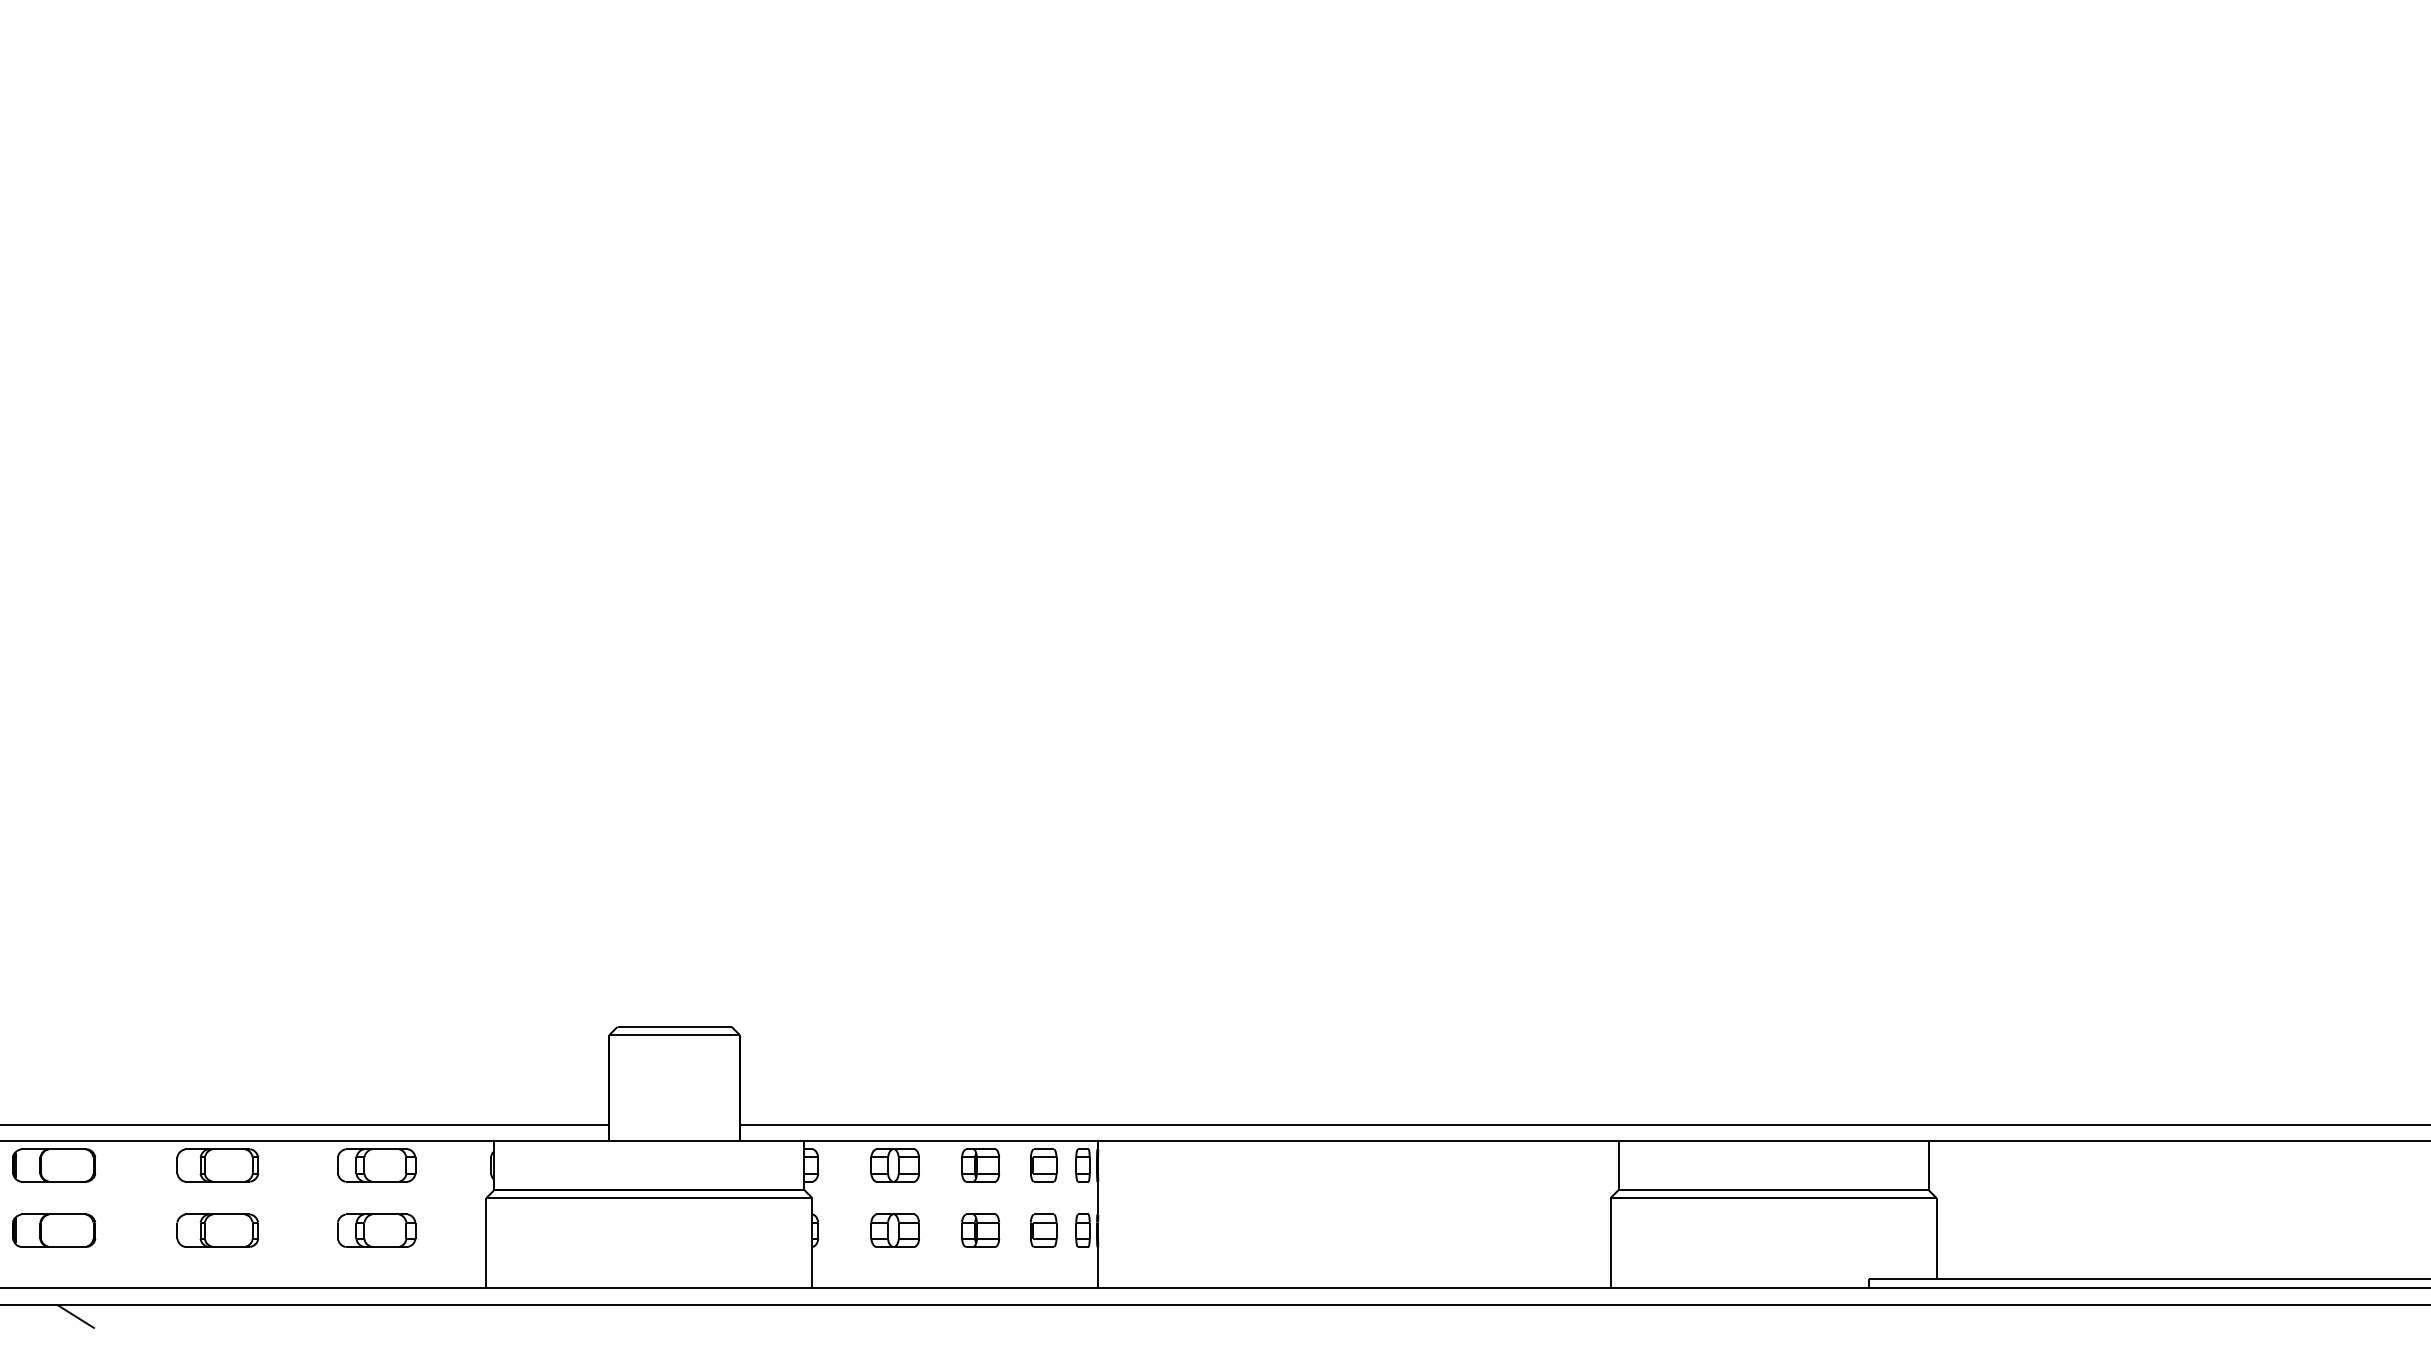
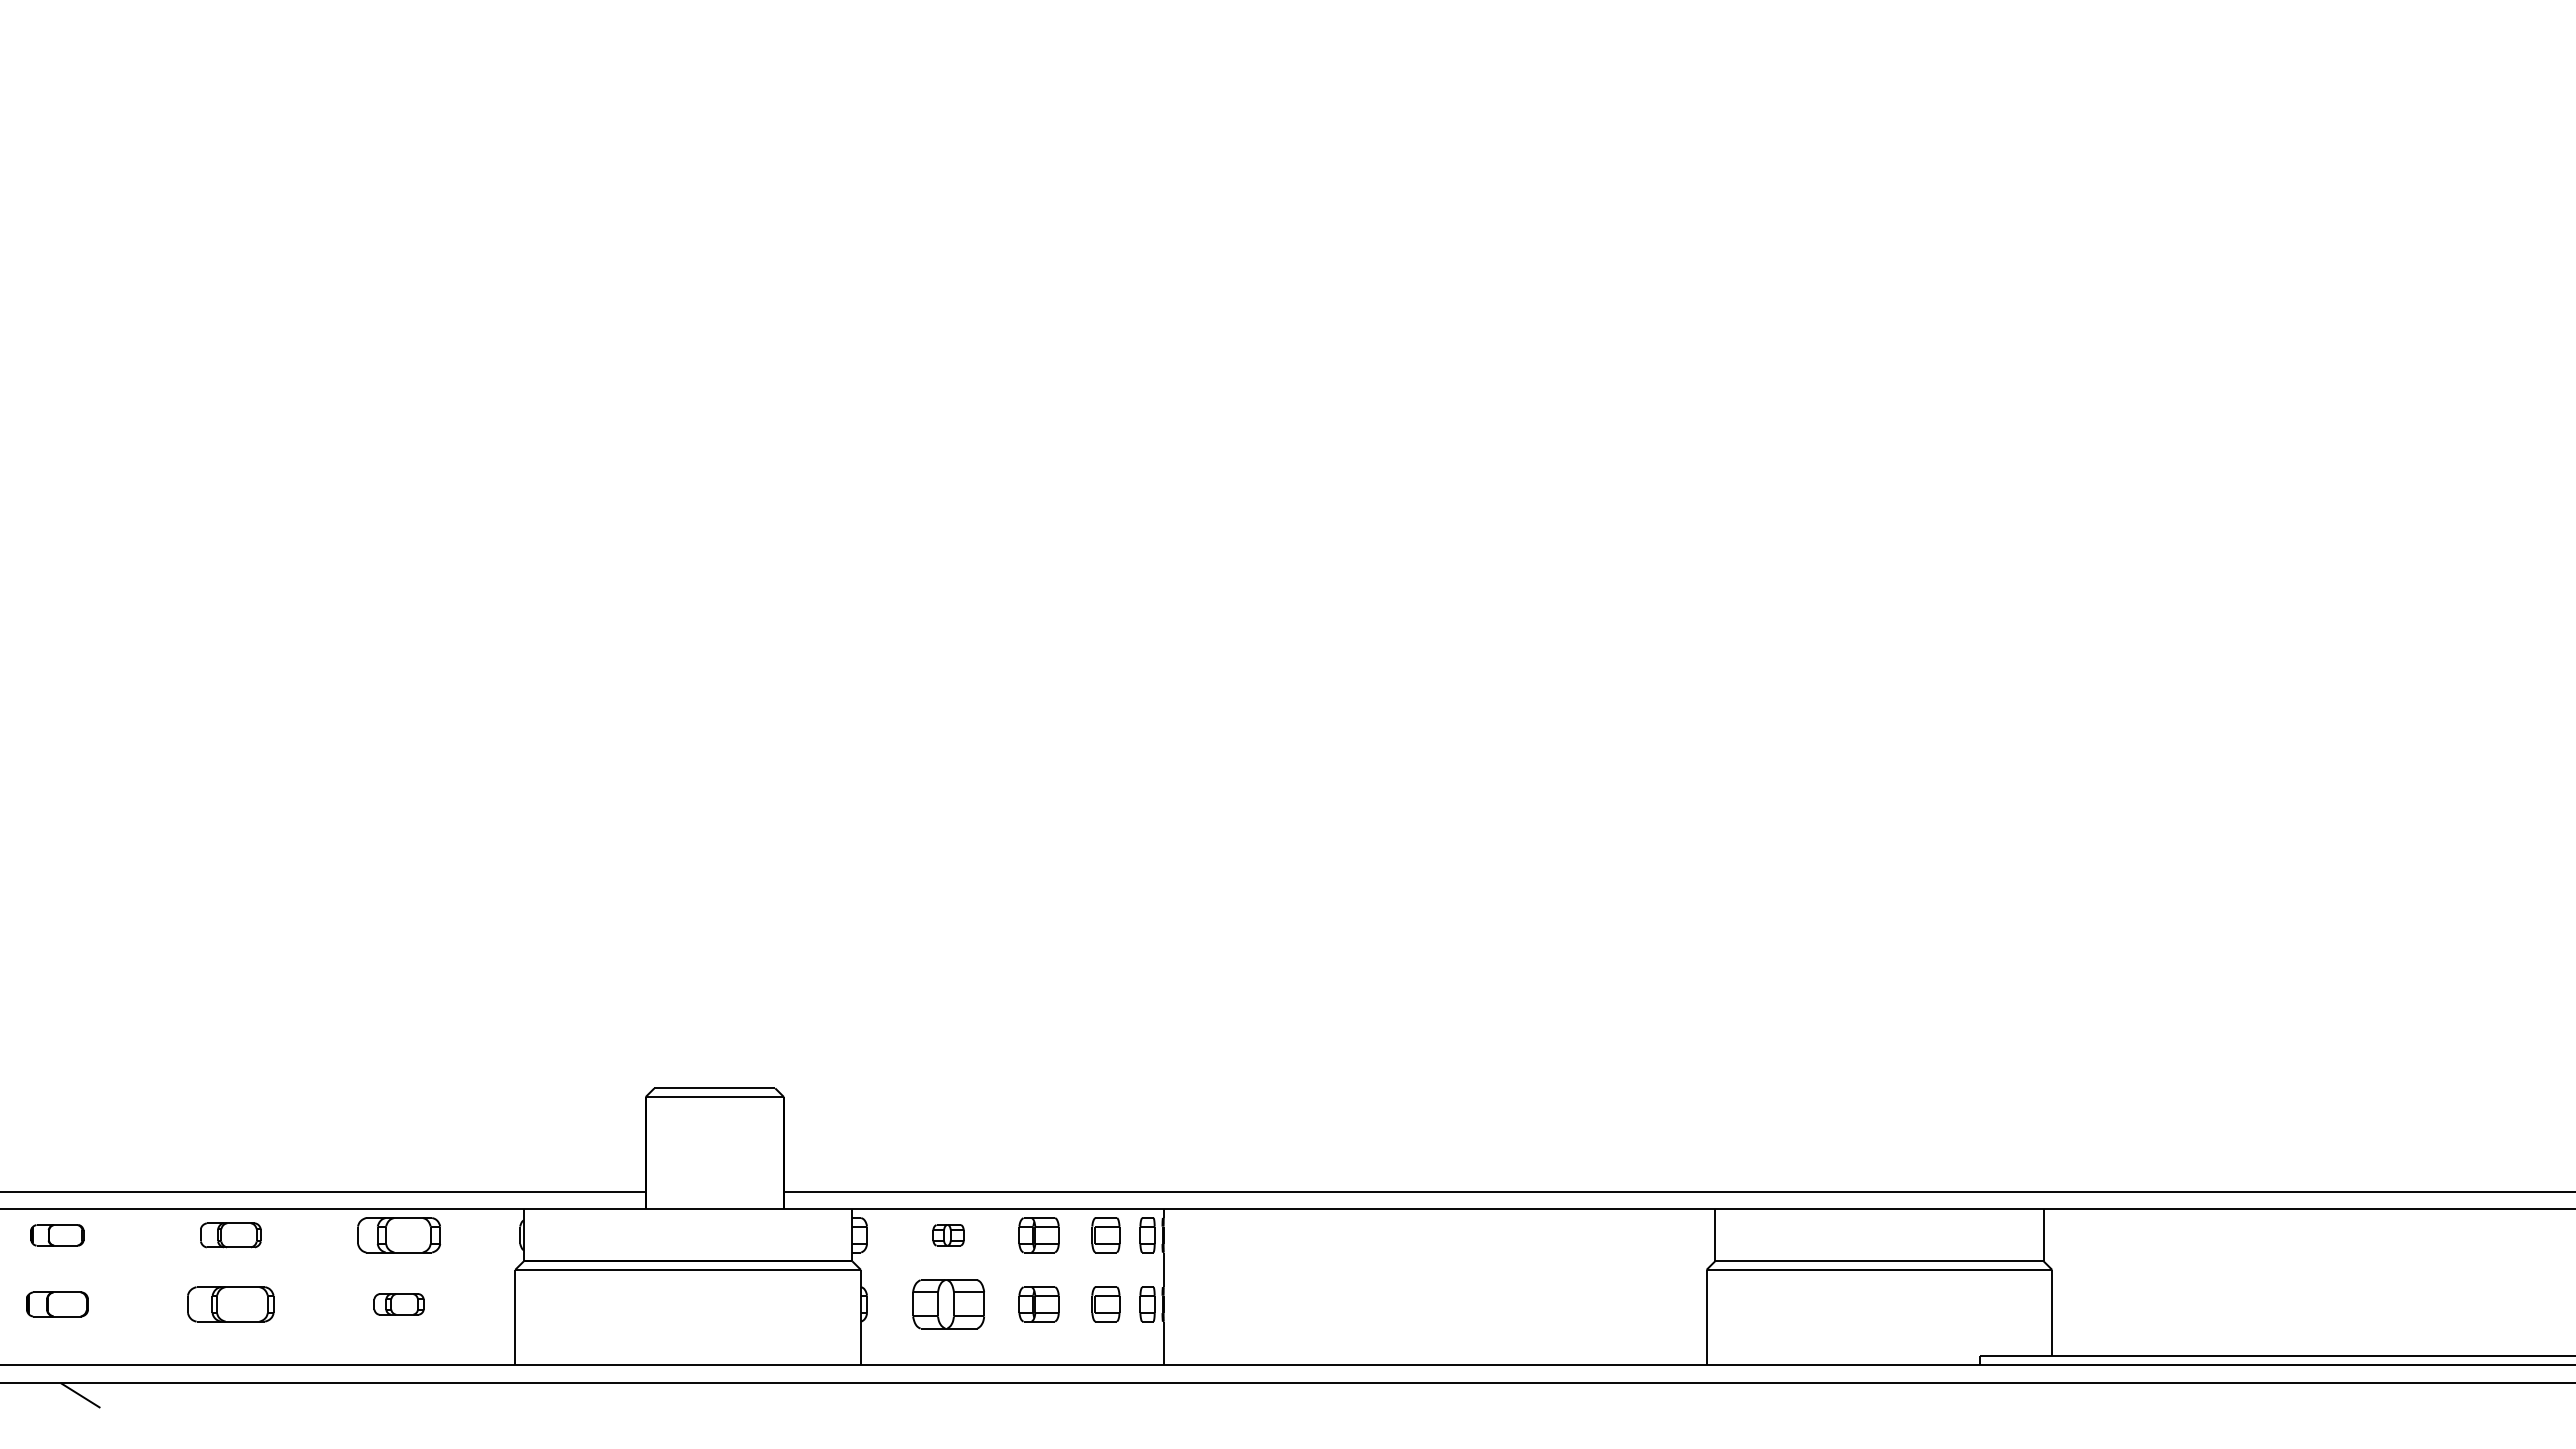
part: (54, 1165) -> (57, 1235), size x0.6
part: (217, 1165) -> (230, 1235), size x0.7
part: (895, 1165) -> (948, 1235), size x0.6
part: (54, 1230) -> (57, 1304), size x0.7
part: (376, 1230) -> (398, 1304), size x0.6
part: (895, 1230) -> (948, 1304), size x1.4

